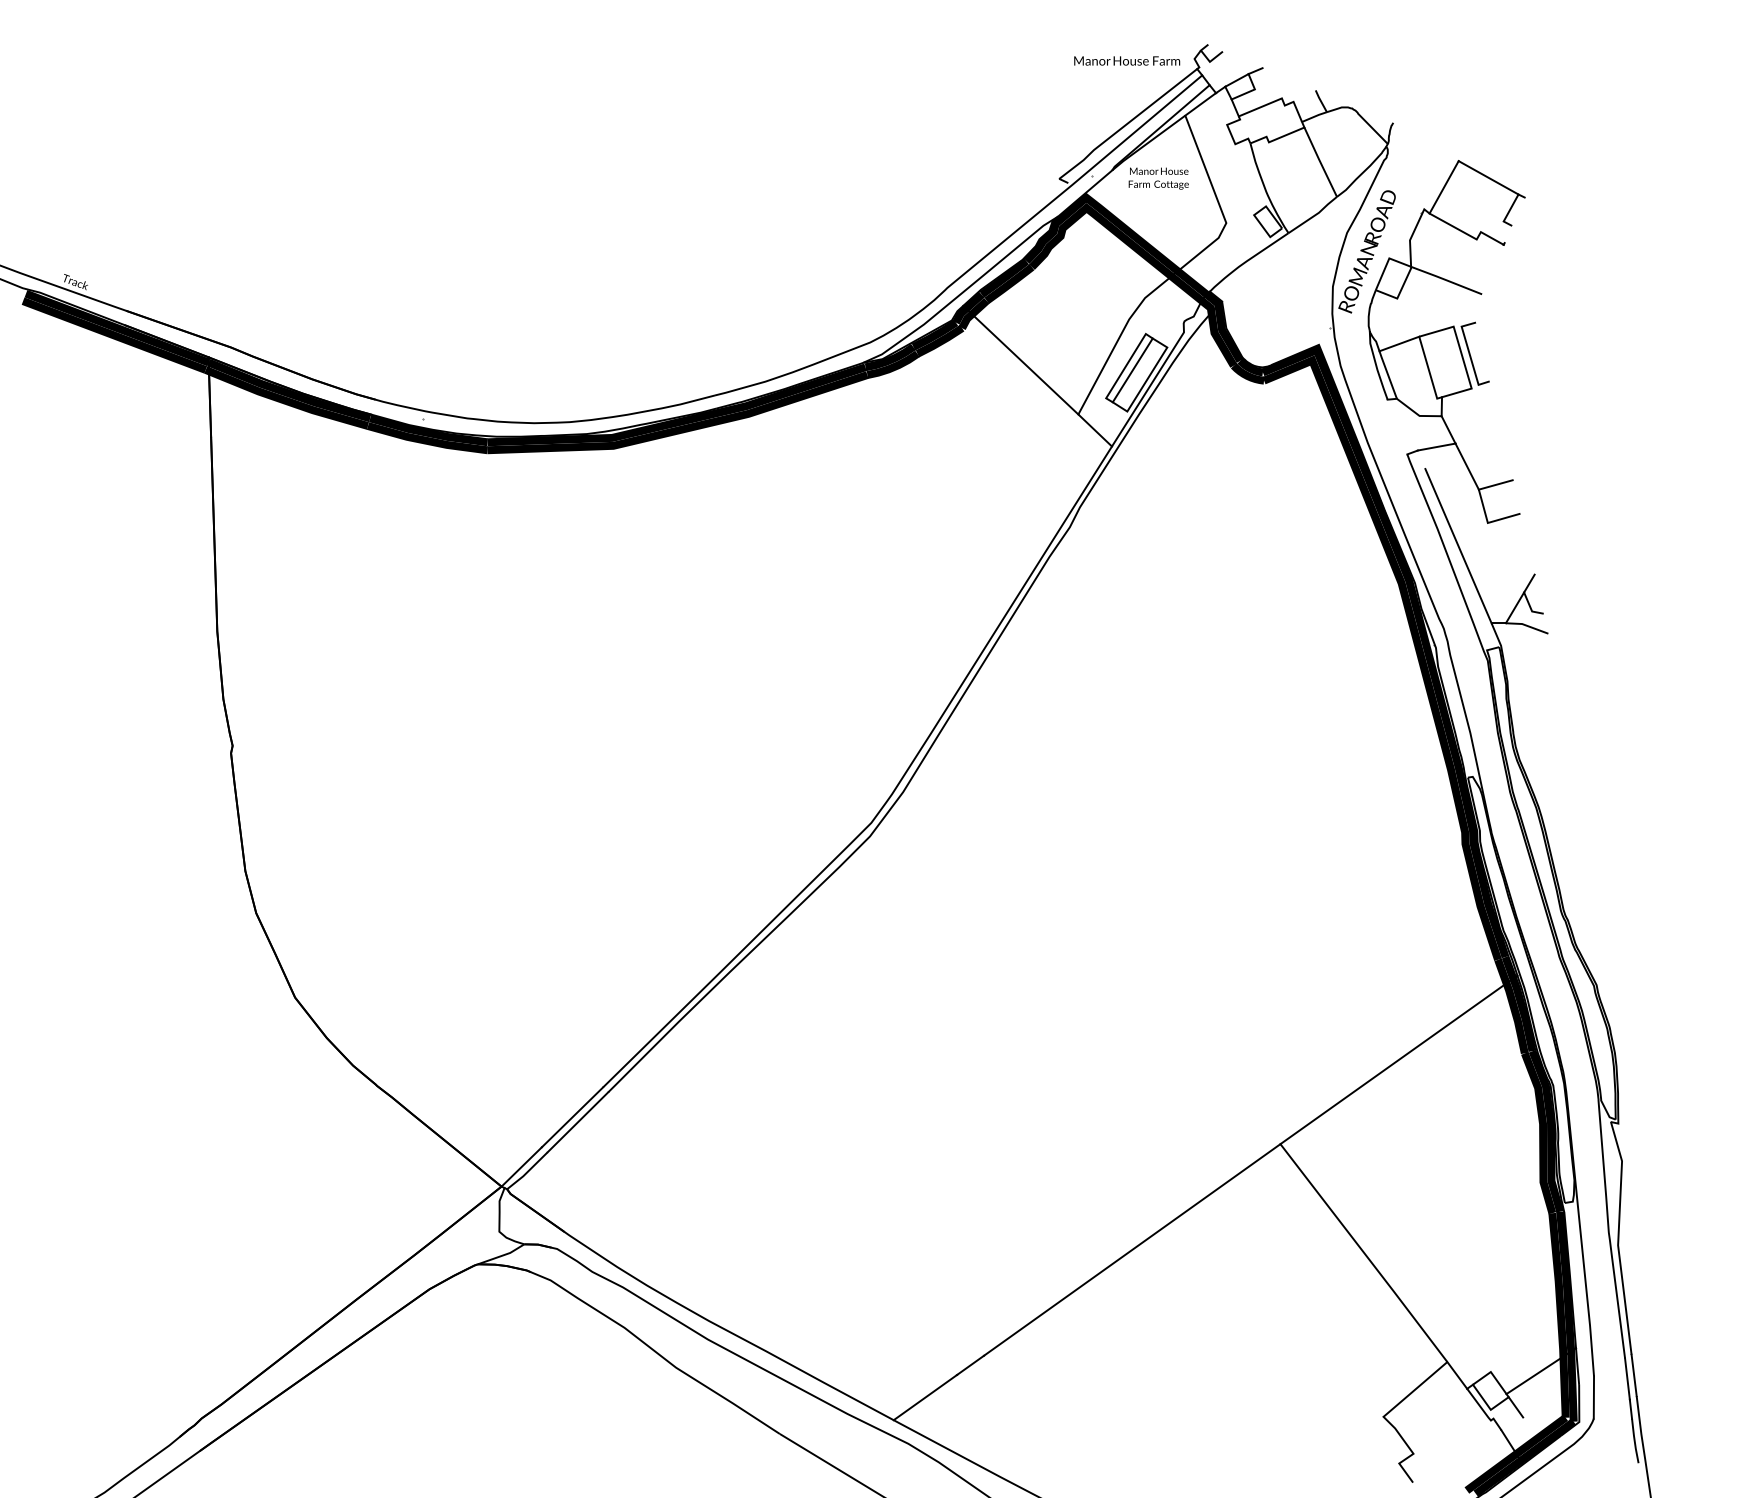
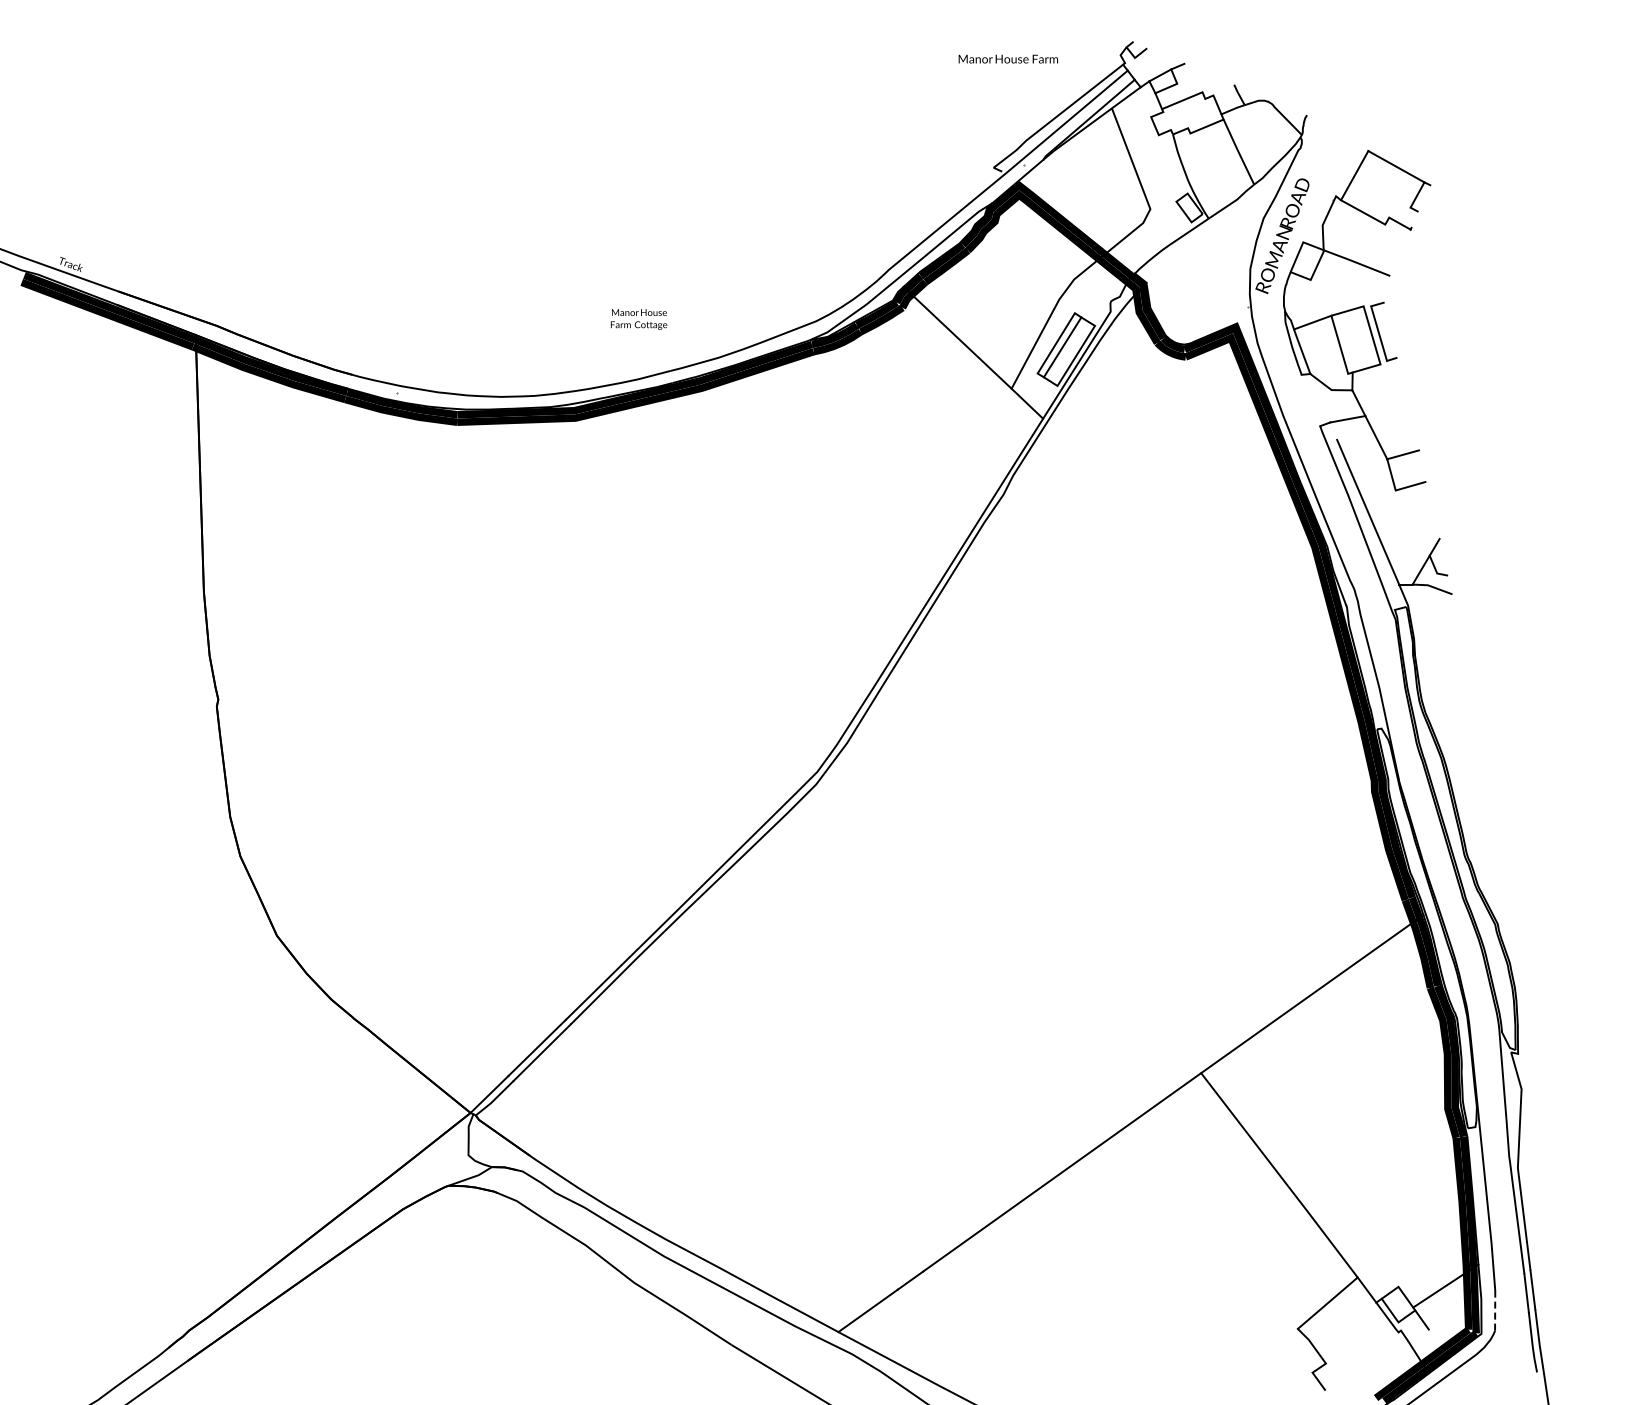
text: (1126, 60) -> (1007, 58), moved
text: (1158, 178) -> (638, 319), moved
line: (1594, 1397) -> (1495, 1310), solid -> dashed

